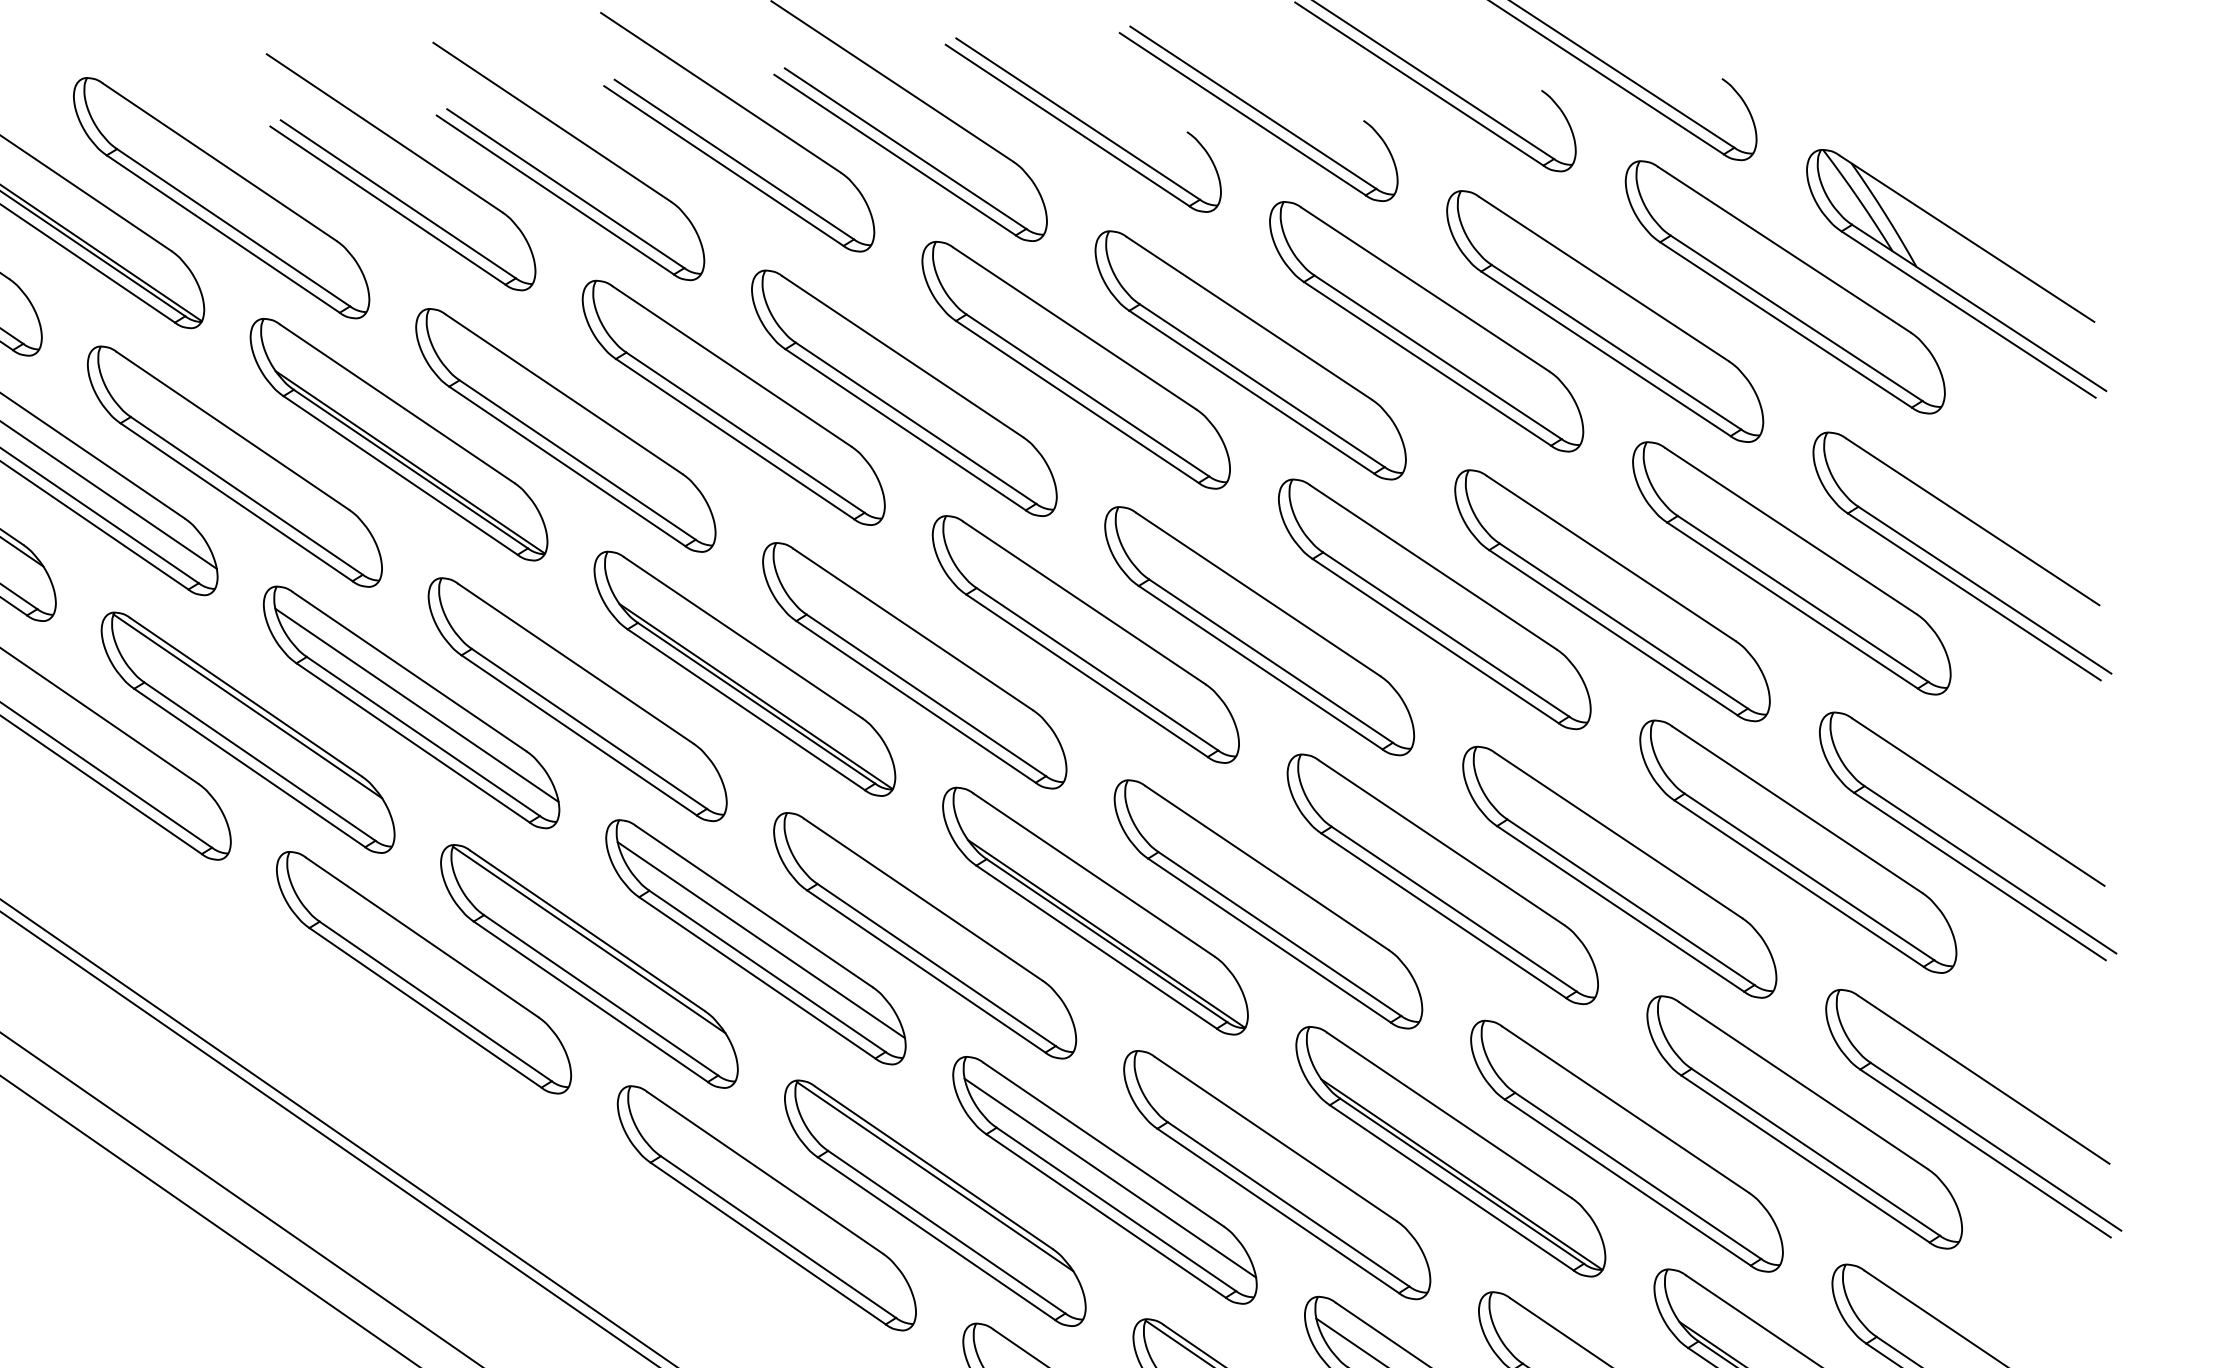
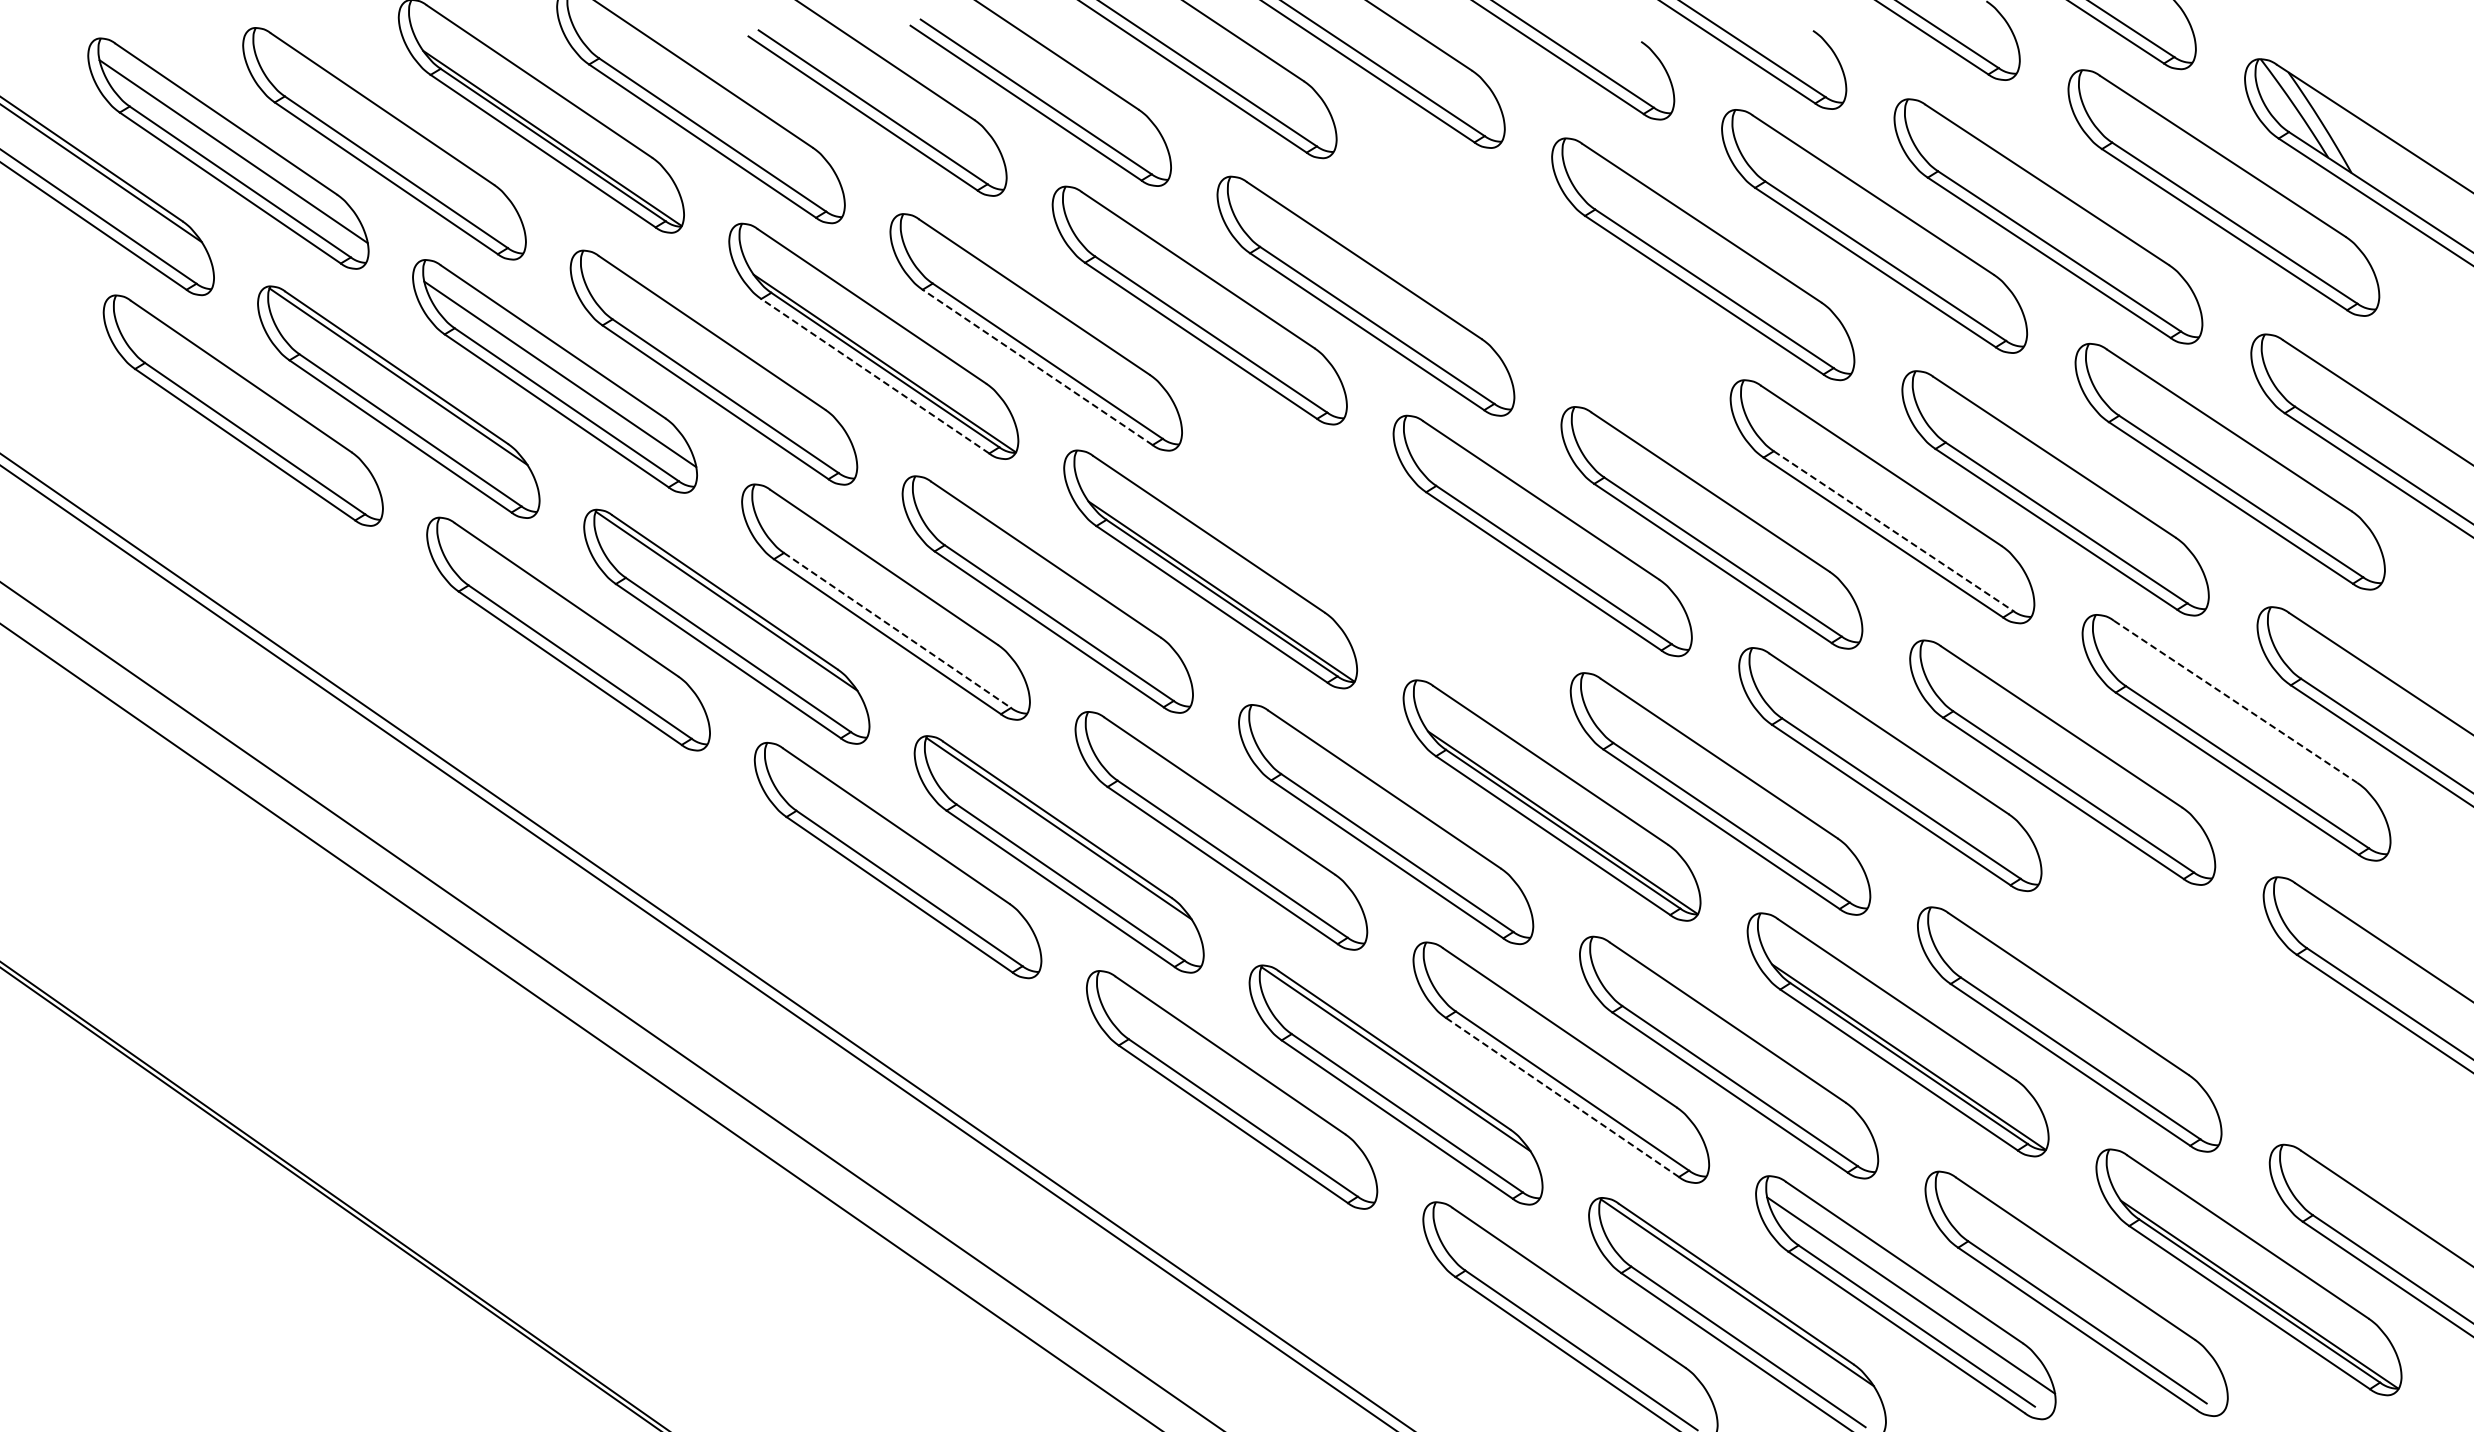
part: (1075, 364) -> (1532, 268), removed
line: (567, 466) -> (1037, 367), solid -> dashed
line: (400, 475) -> (875, 376), solid -> dashed
line: (1447, 634) -> (1894, 531), solid -> dashed
part: (914, 665) -> (1375, 561), removed
line: (417, 705) -> (891, 600), removed
line: (423, 736) -> (897, 630), solid -> dashed
line: (1797, 810) -> (2235, 702), solid -> dashed
line: (761, 939) -> (1226, 828), removed
part: (1804, 1122) -> (2242, 1006), removed
line: (1110, 1178) -> (1566, 1060), removed
line: (1105, 1216) -> (1561, 1097), solid -> dashed

